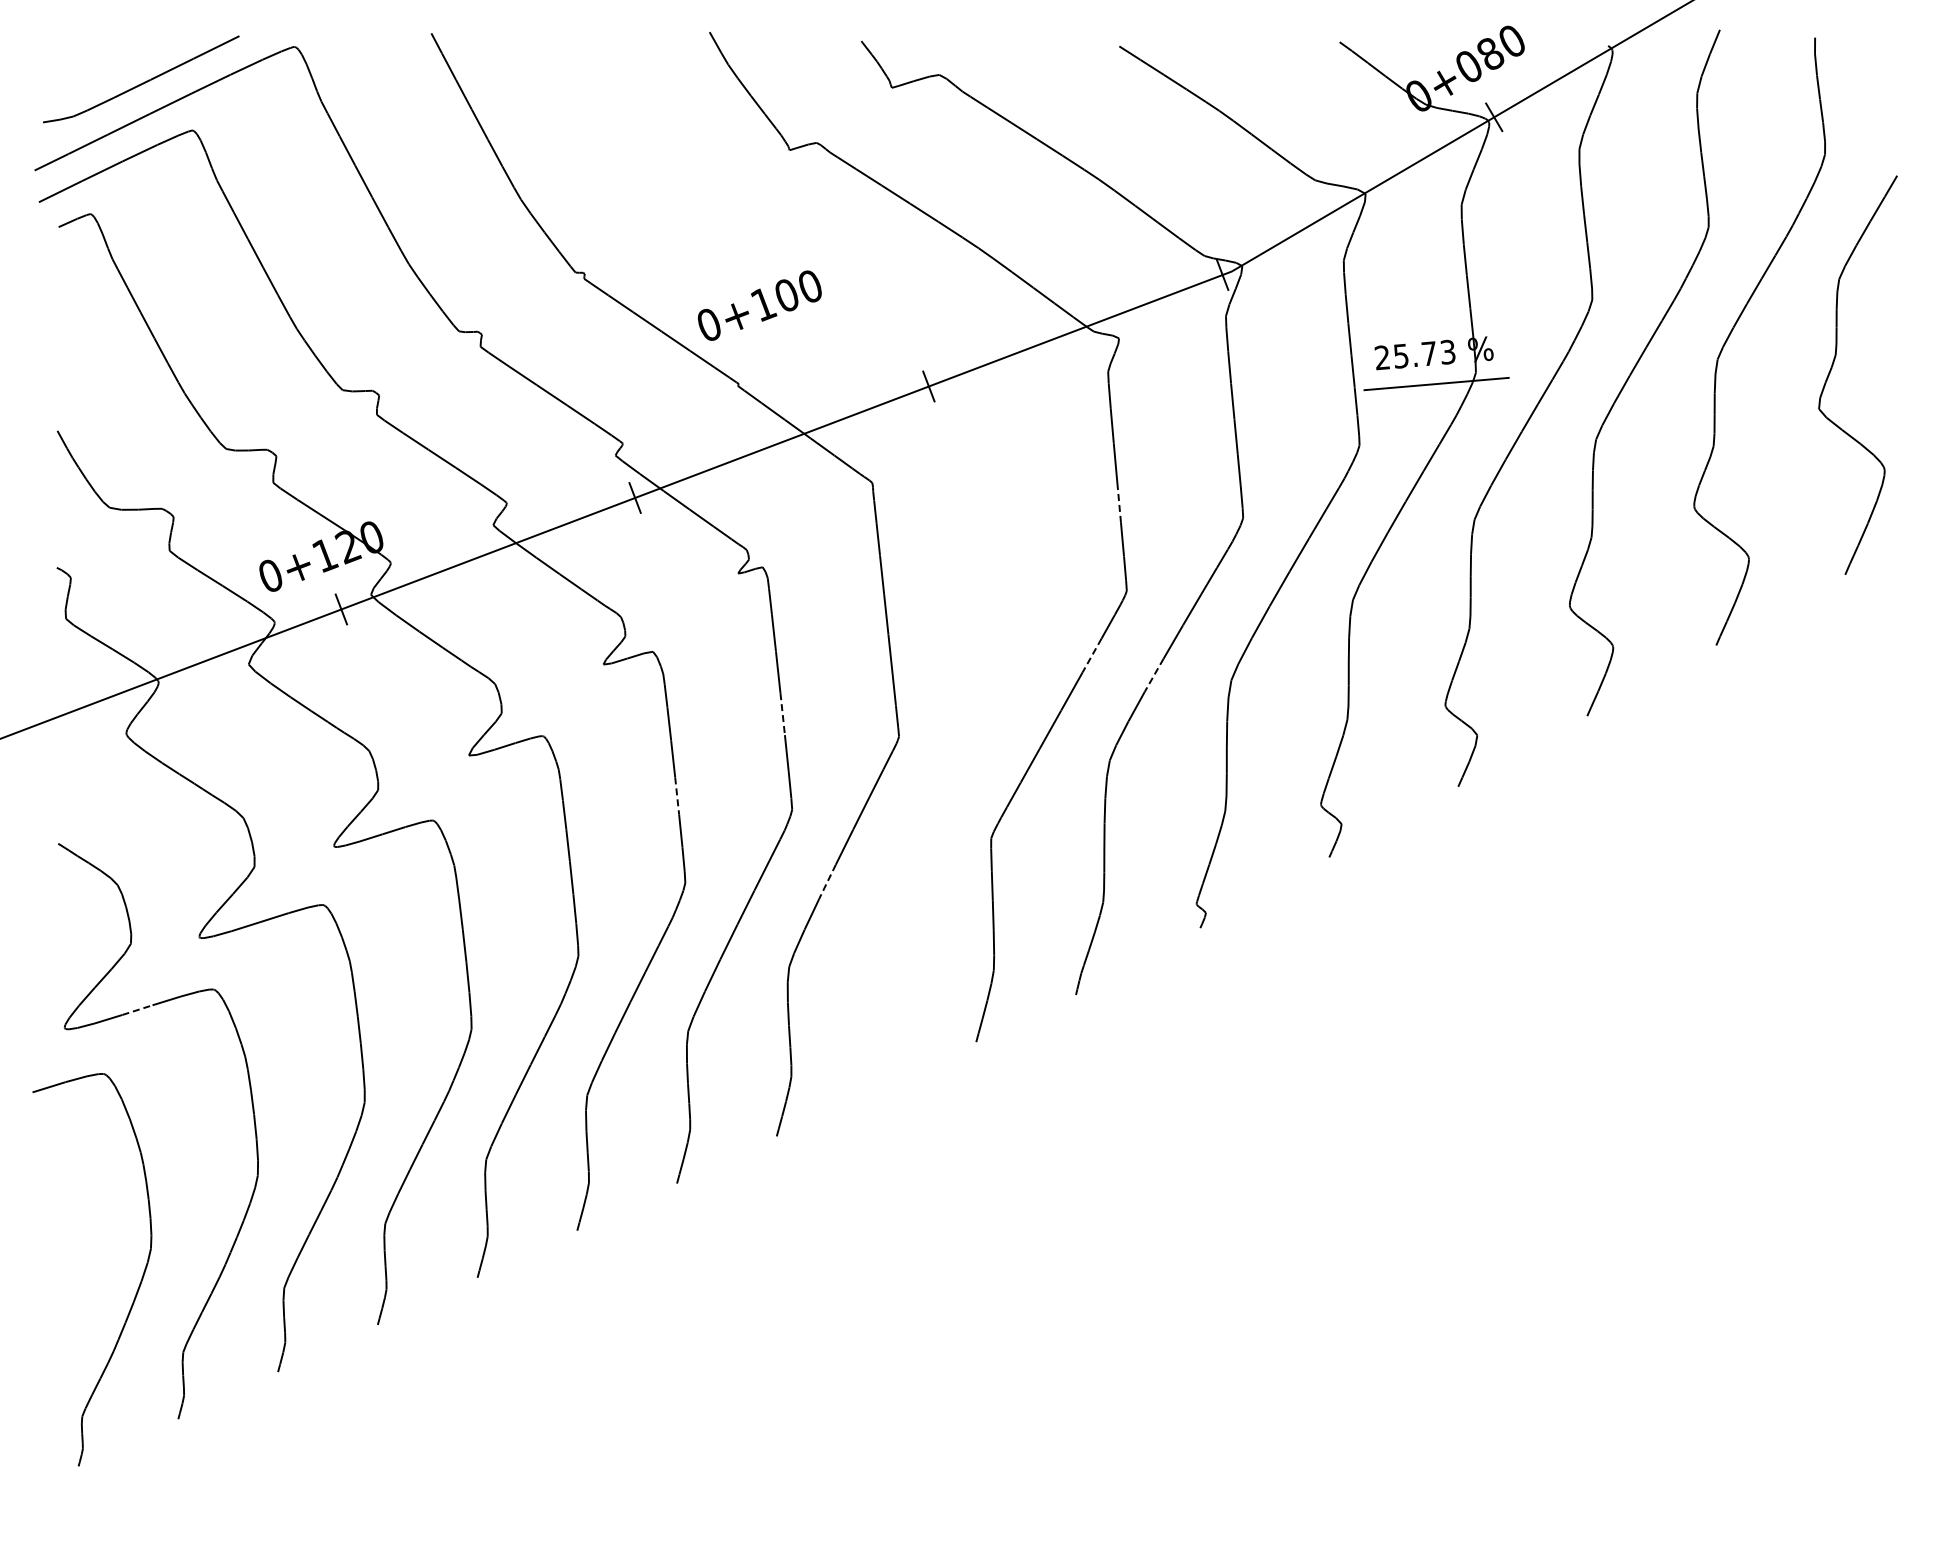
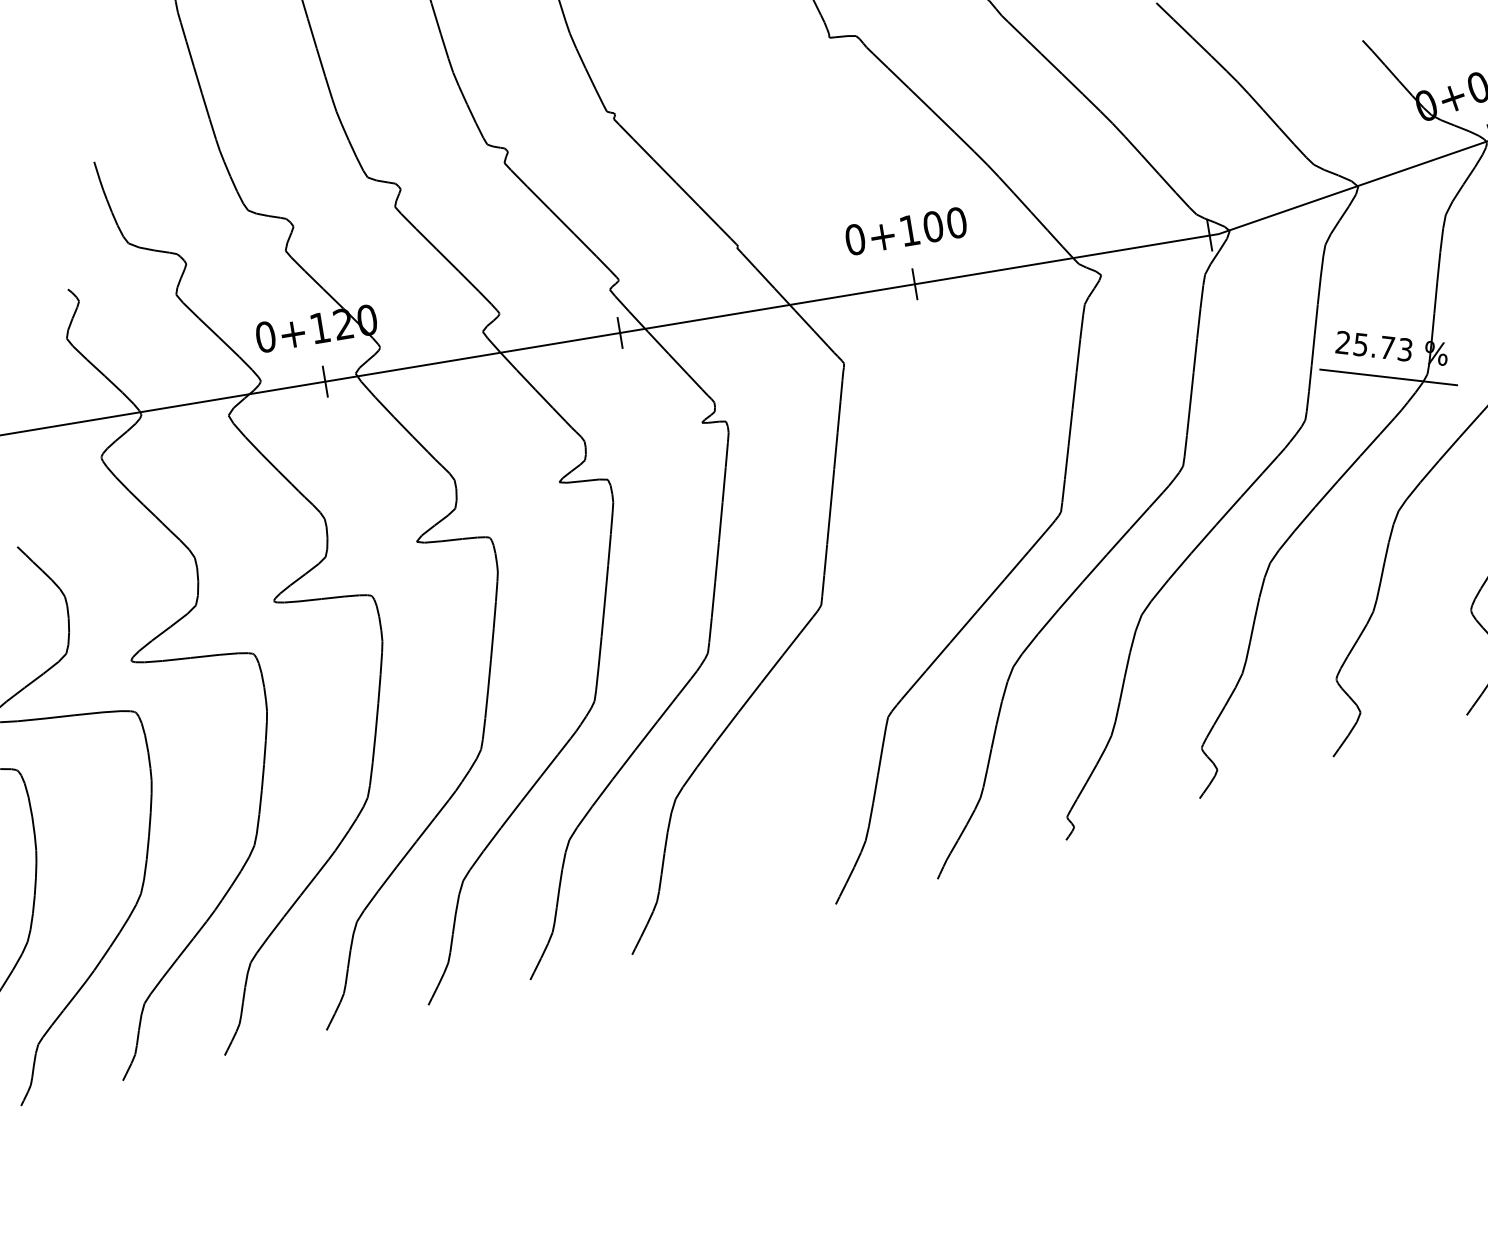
text: (759, 305) -> (905, 231), moved
line: (1119, 502) -> (1070, 428), dashed -> solid
line: (1091, 655) -> (1015, 565), dashed -> solid
line: (1154, 675) -> (1070, 596), dashed -> solid
line: (782, 714) -> (716, 562), dashed -> solid
line: (677, 796) -> (603, 619), dashed -> solid
line: (827, 882) -> (727, 727), dashed -> solid
line: (137, 1010) -> (59, 717), dashed -> solid

